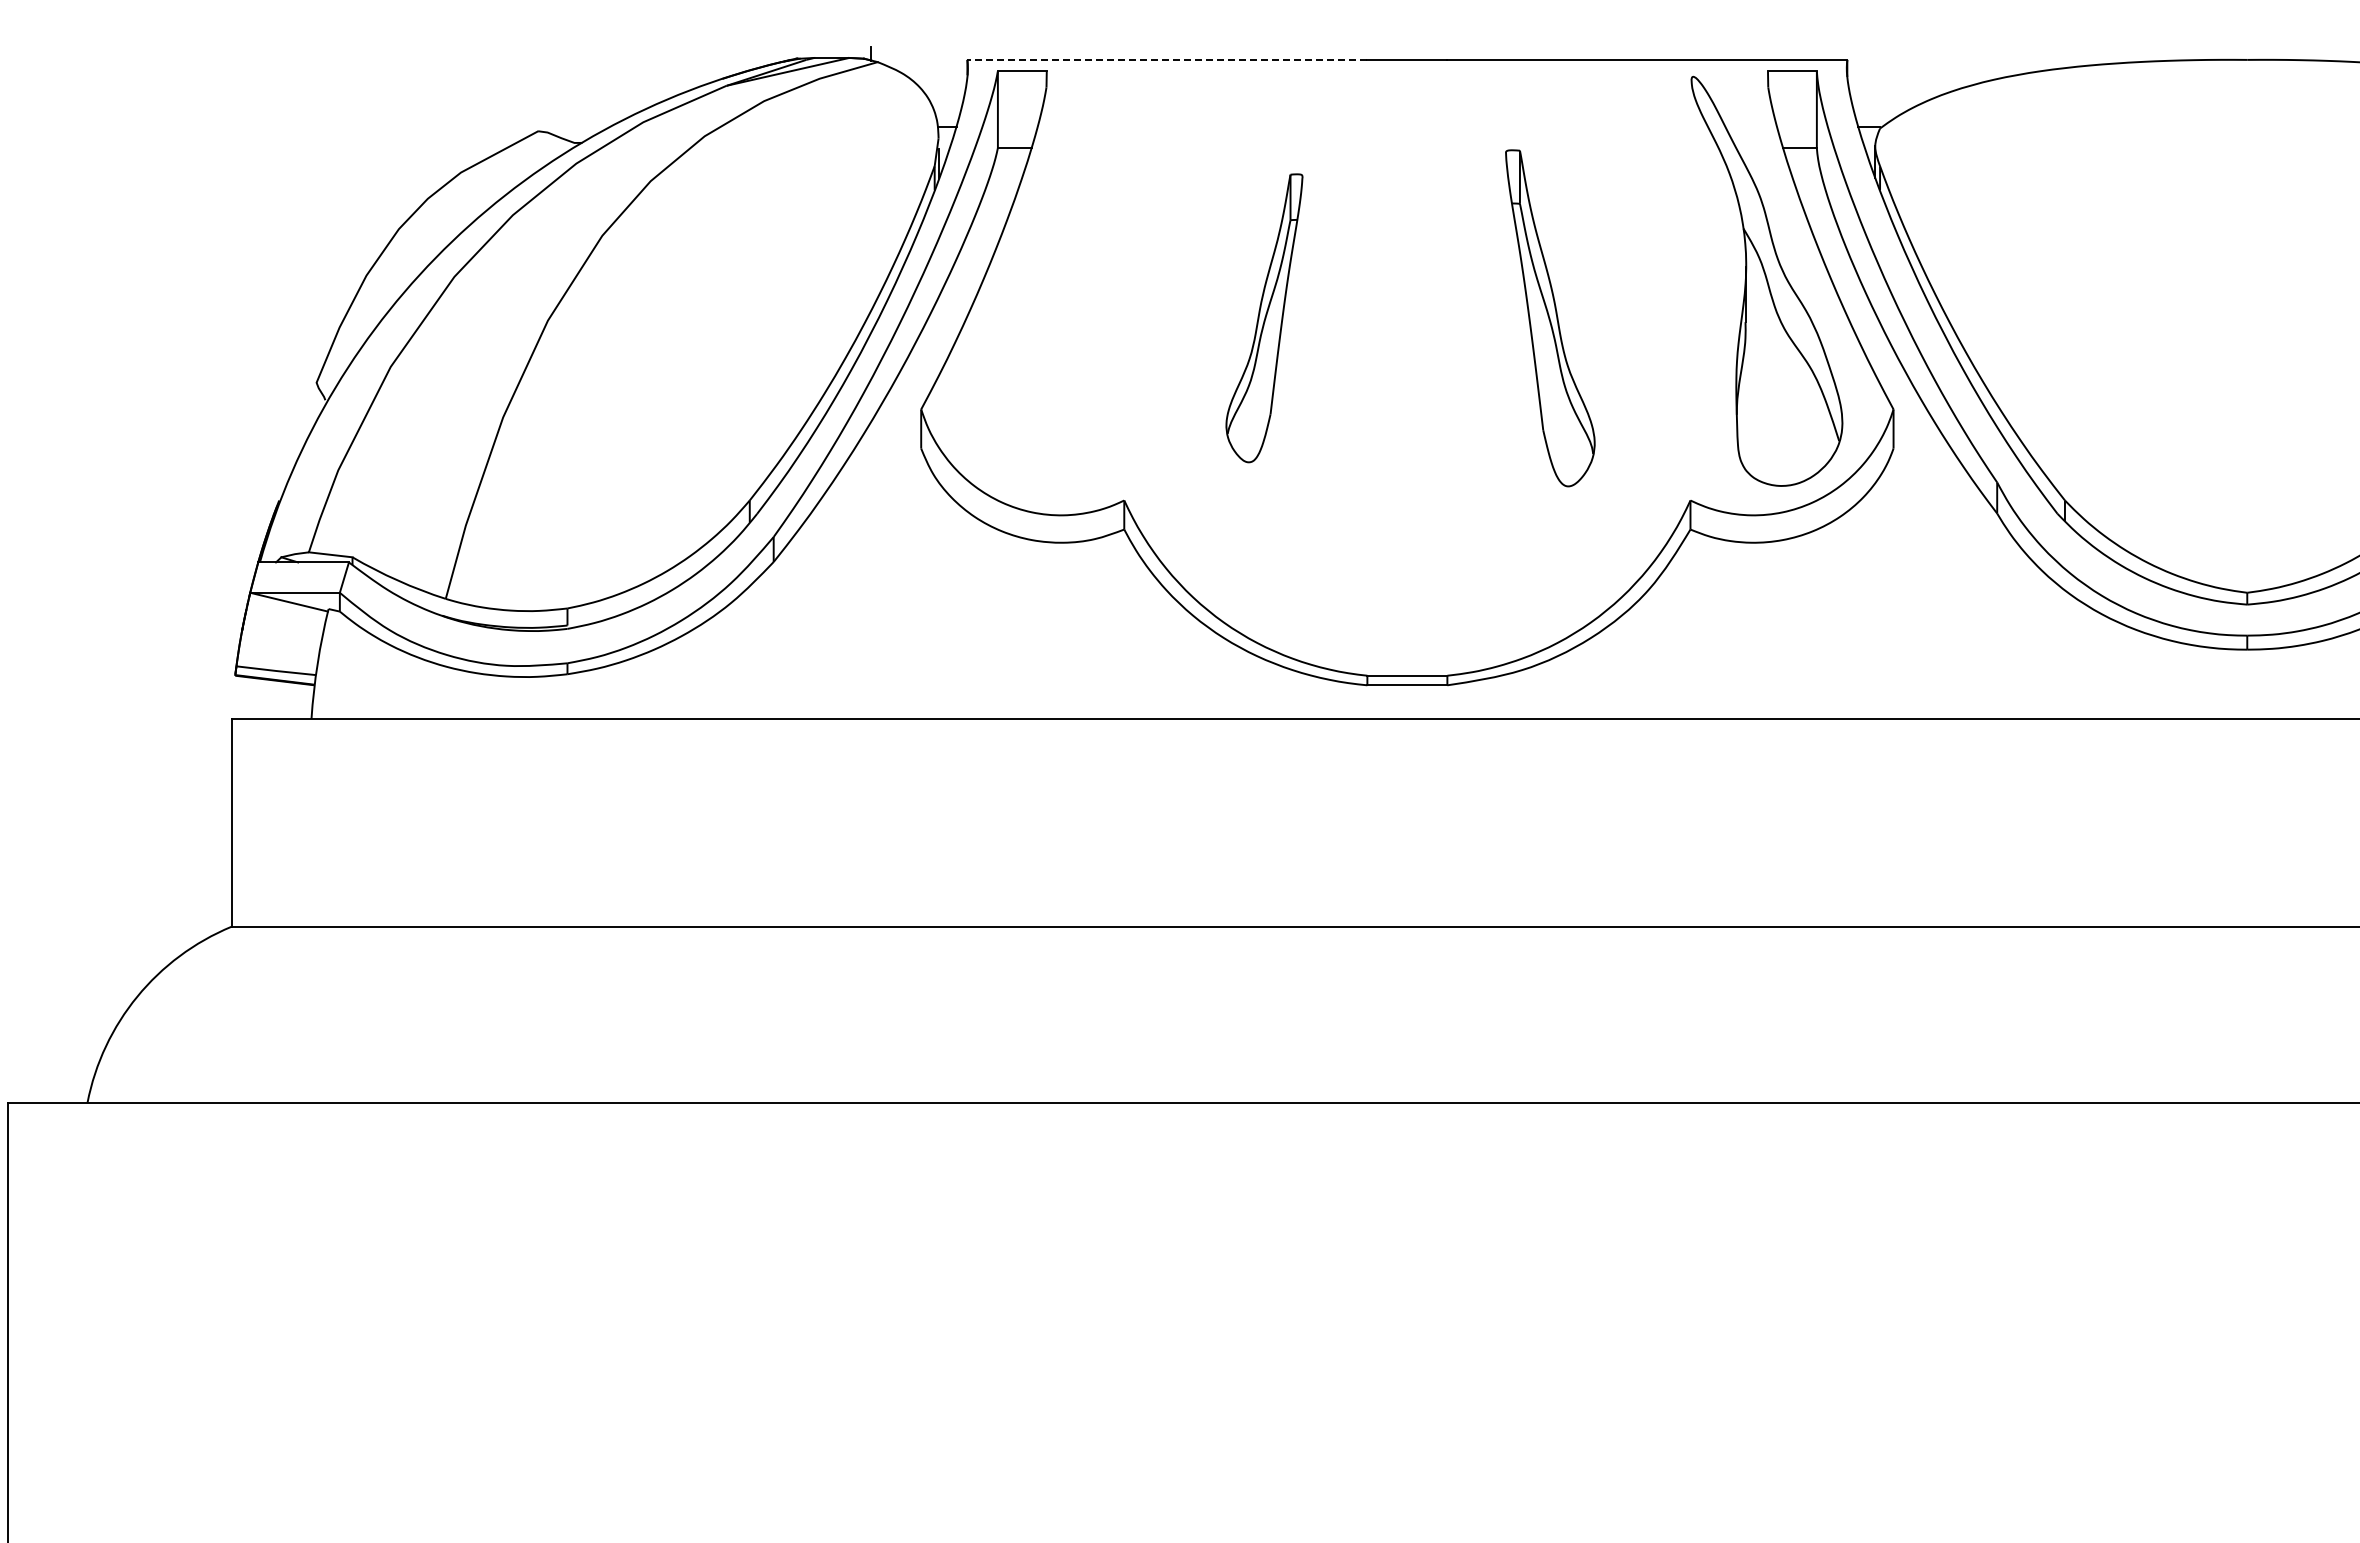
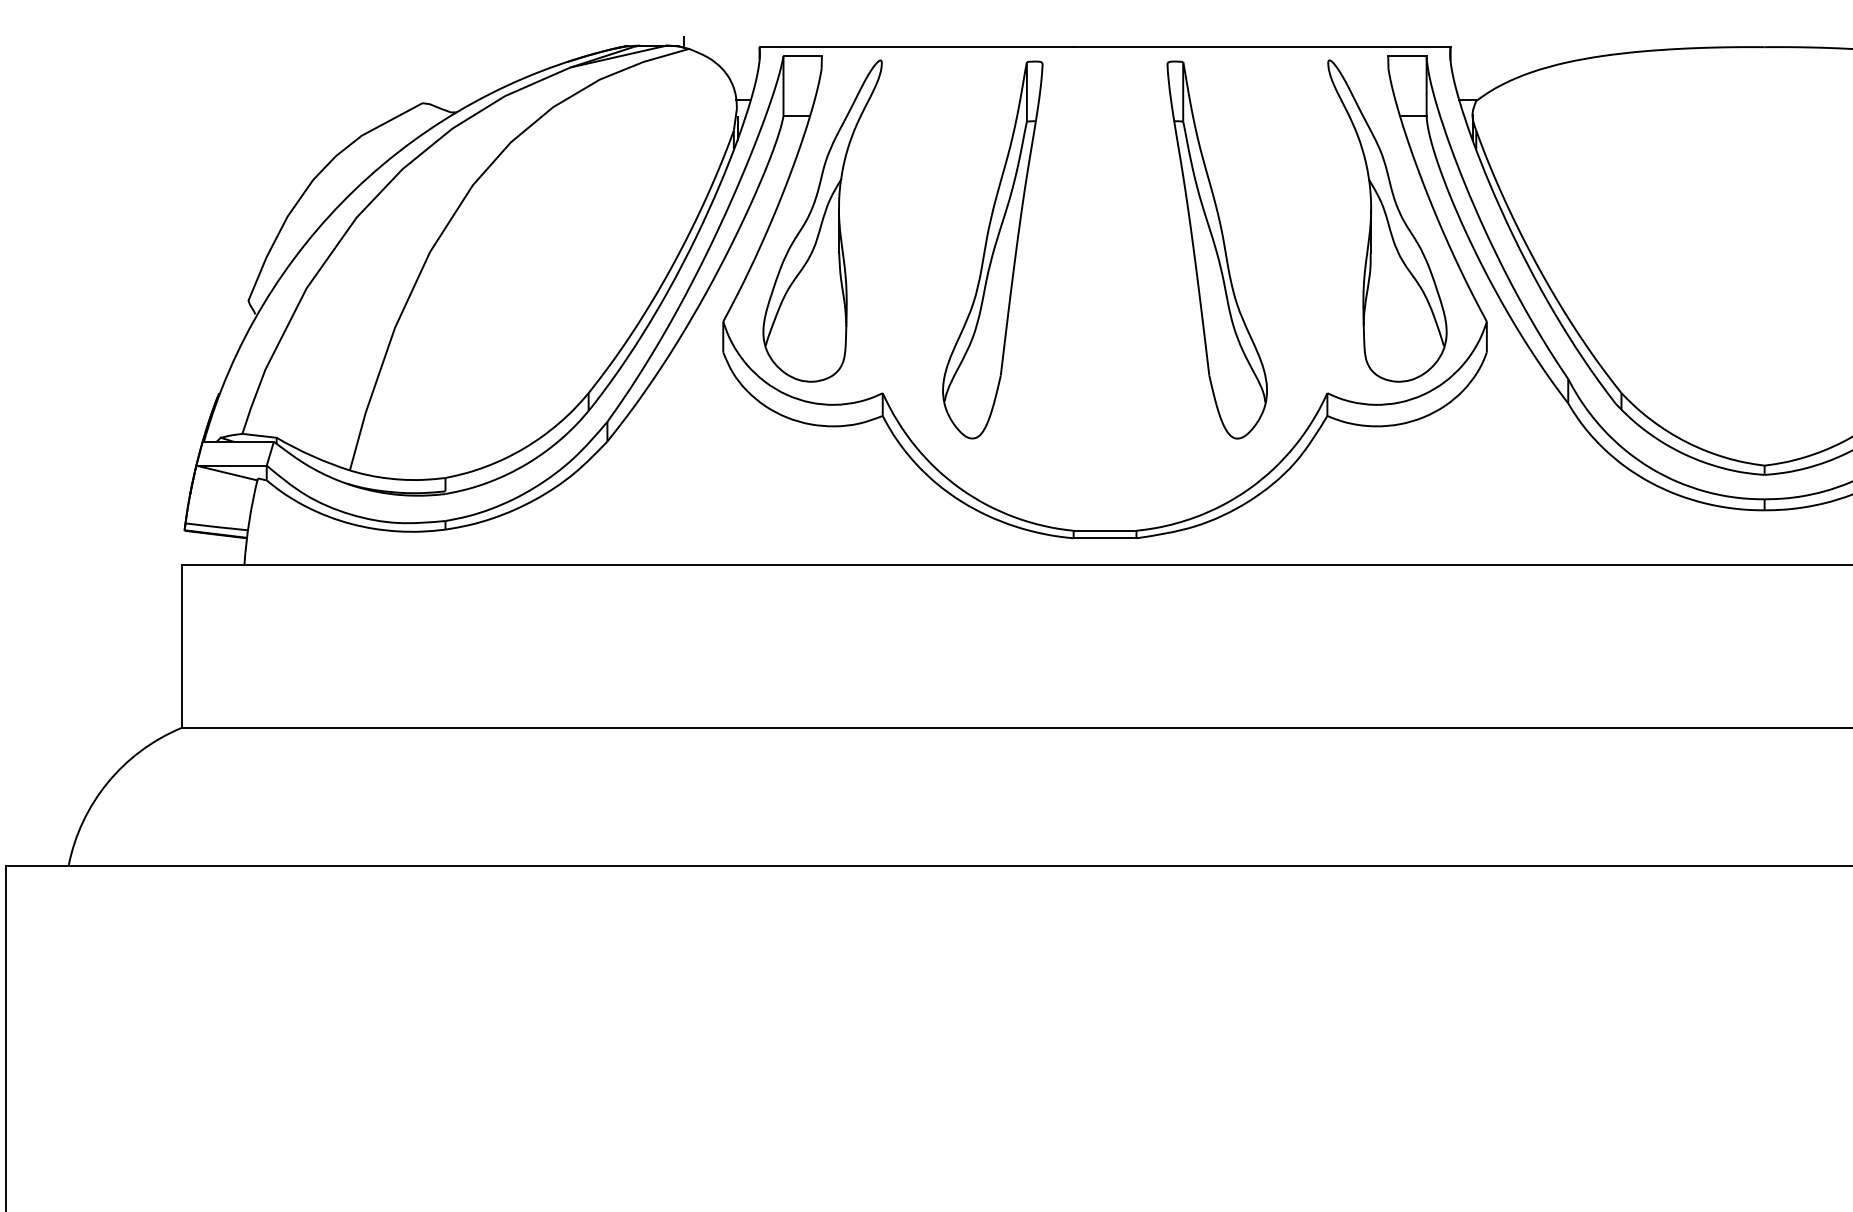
line: (1167, 59) -> (916, 46), dashed -> solid
part: (1047, 280) -> (822, 220), added
part: (1264, 318) -> (992, 250), size x1.67
part: (1550, 318) -> (1217, 250), size x1.43

